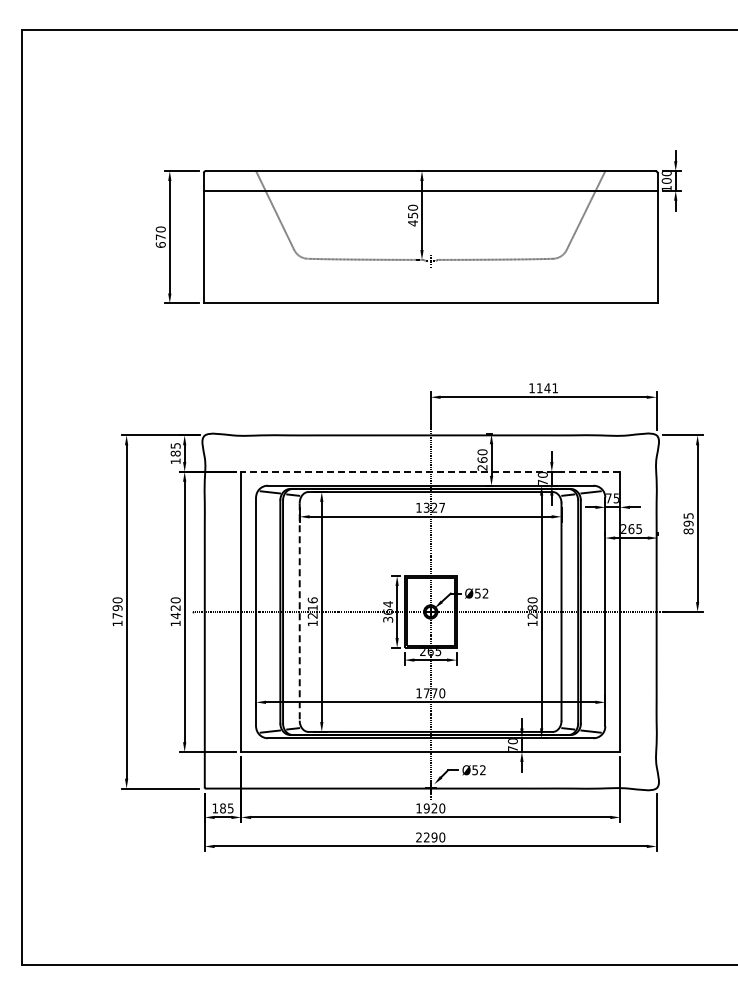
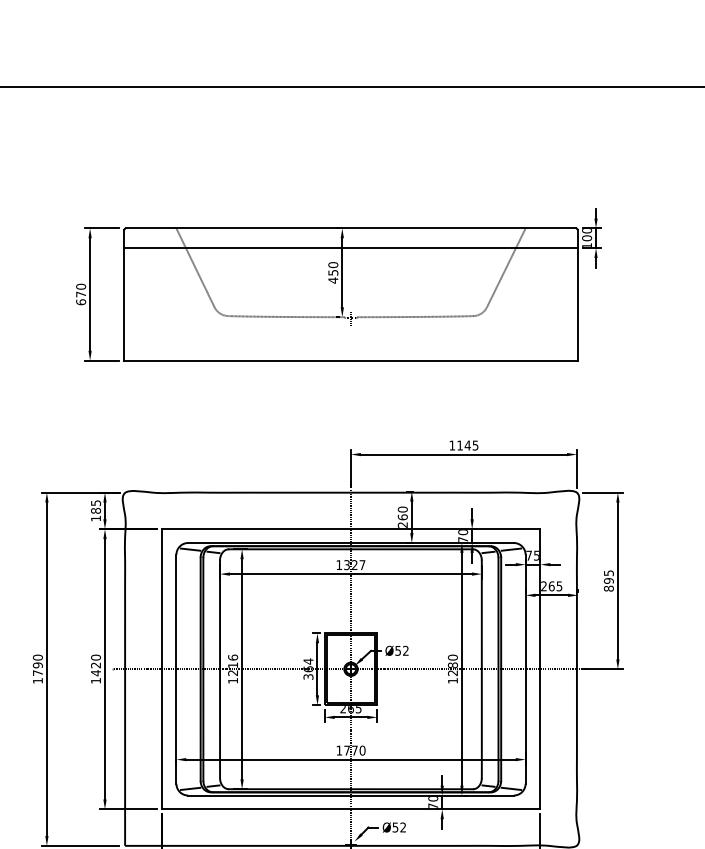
text: (554, 388) -> (474, 445), 1141 -> 1145
line: (430, 471) -> (350, 528), dashed -> solid
line: (299, 611) -> (219, 668), dashed -> solid

